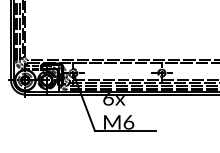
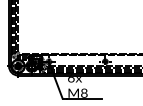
text: (129, 121) -> (84, 92), M6 -> M8

